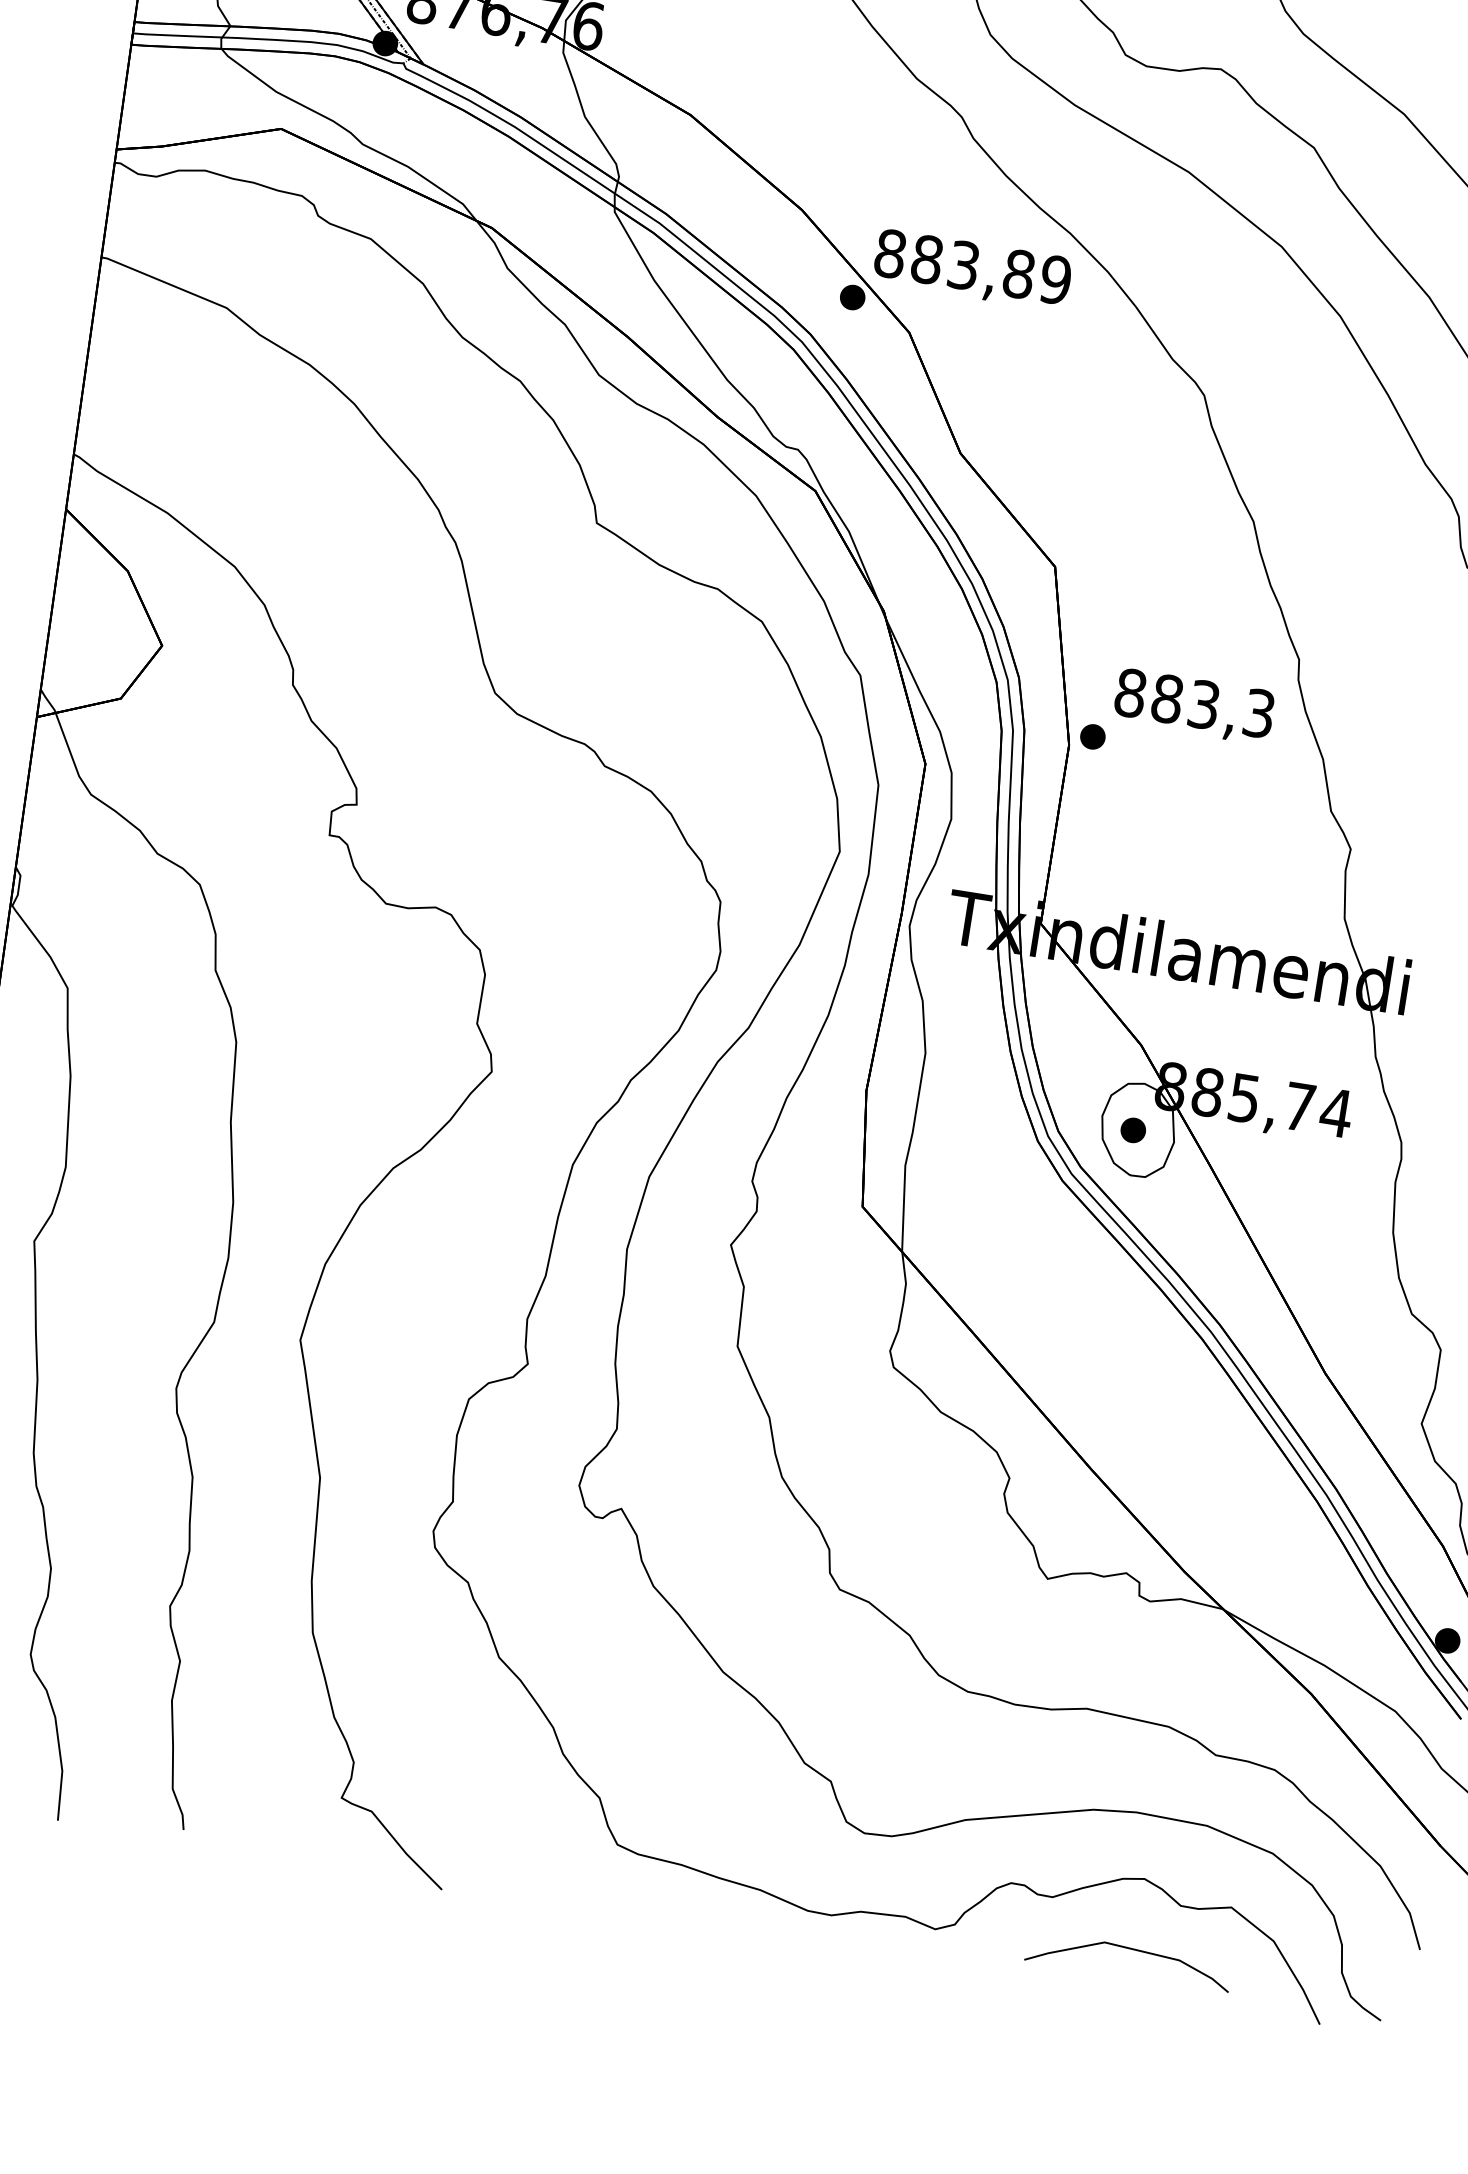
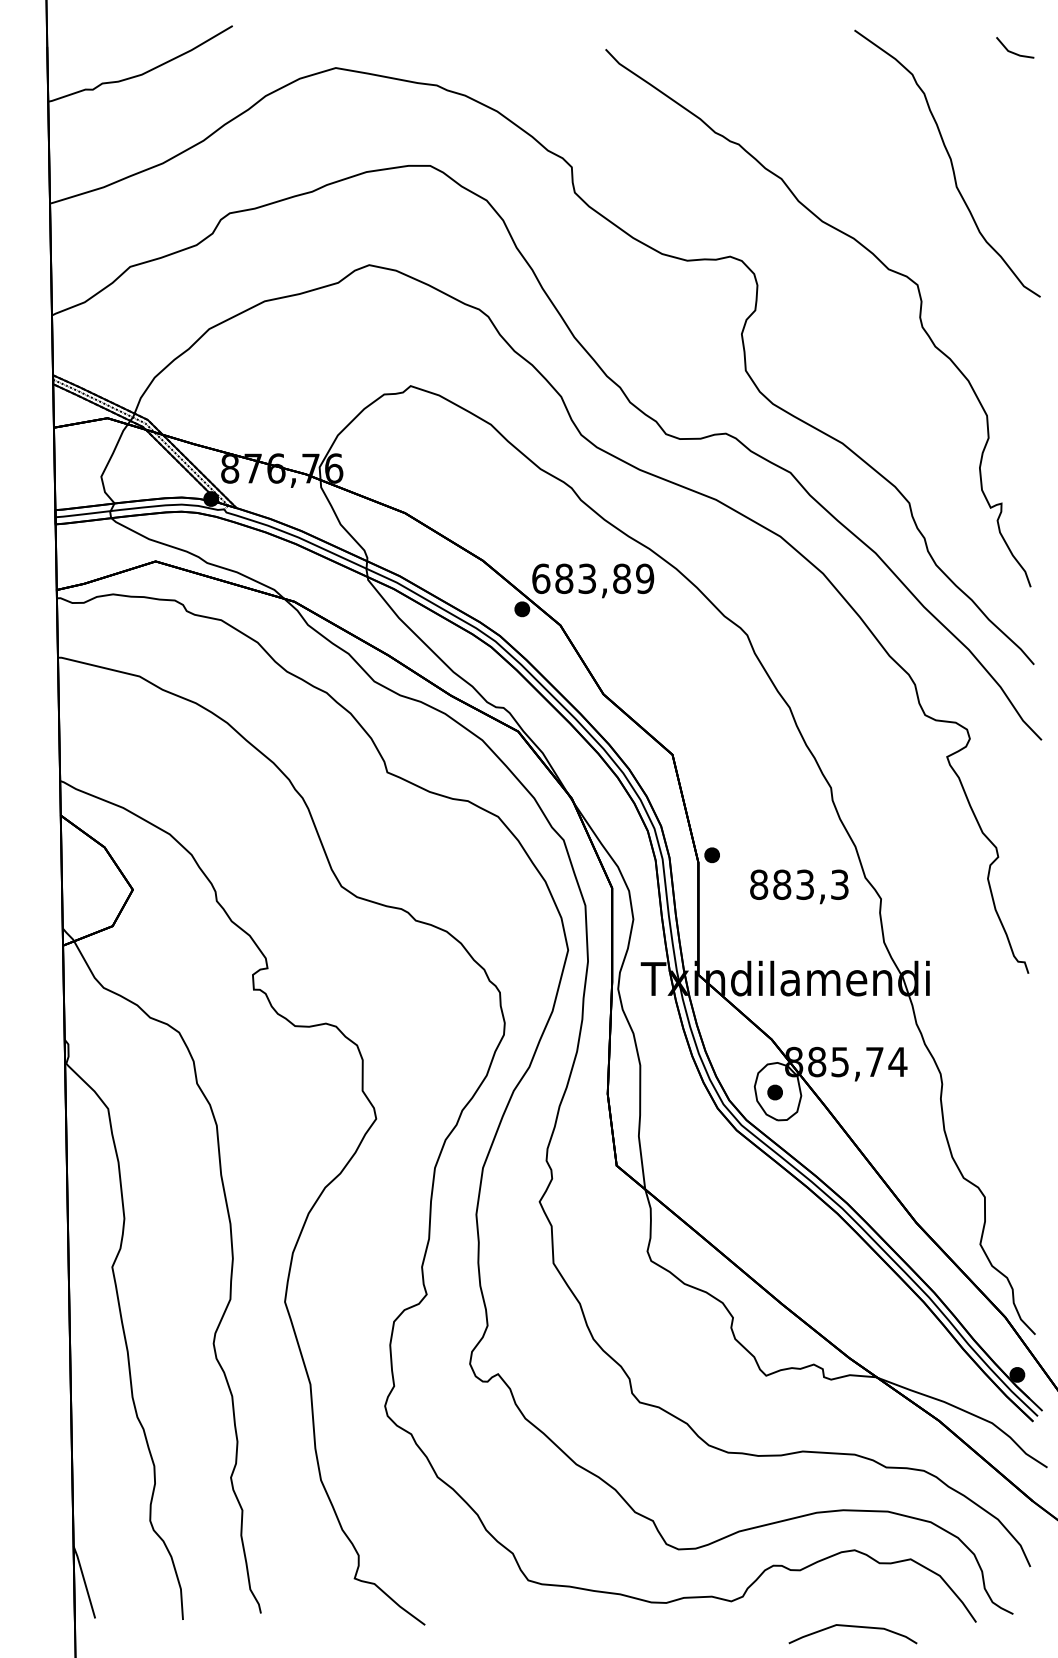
text: (891, 253) -> (541, 578), 883,89 -> 683,89
text: (1194, 706) -> (799, 886), moved
curve: (1129, 1950) -> (852, 1627), moved

